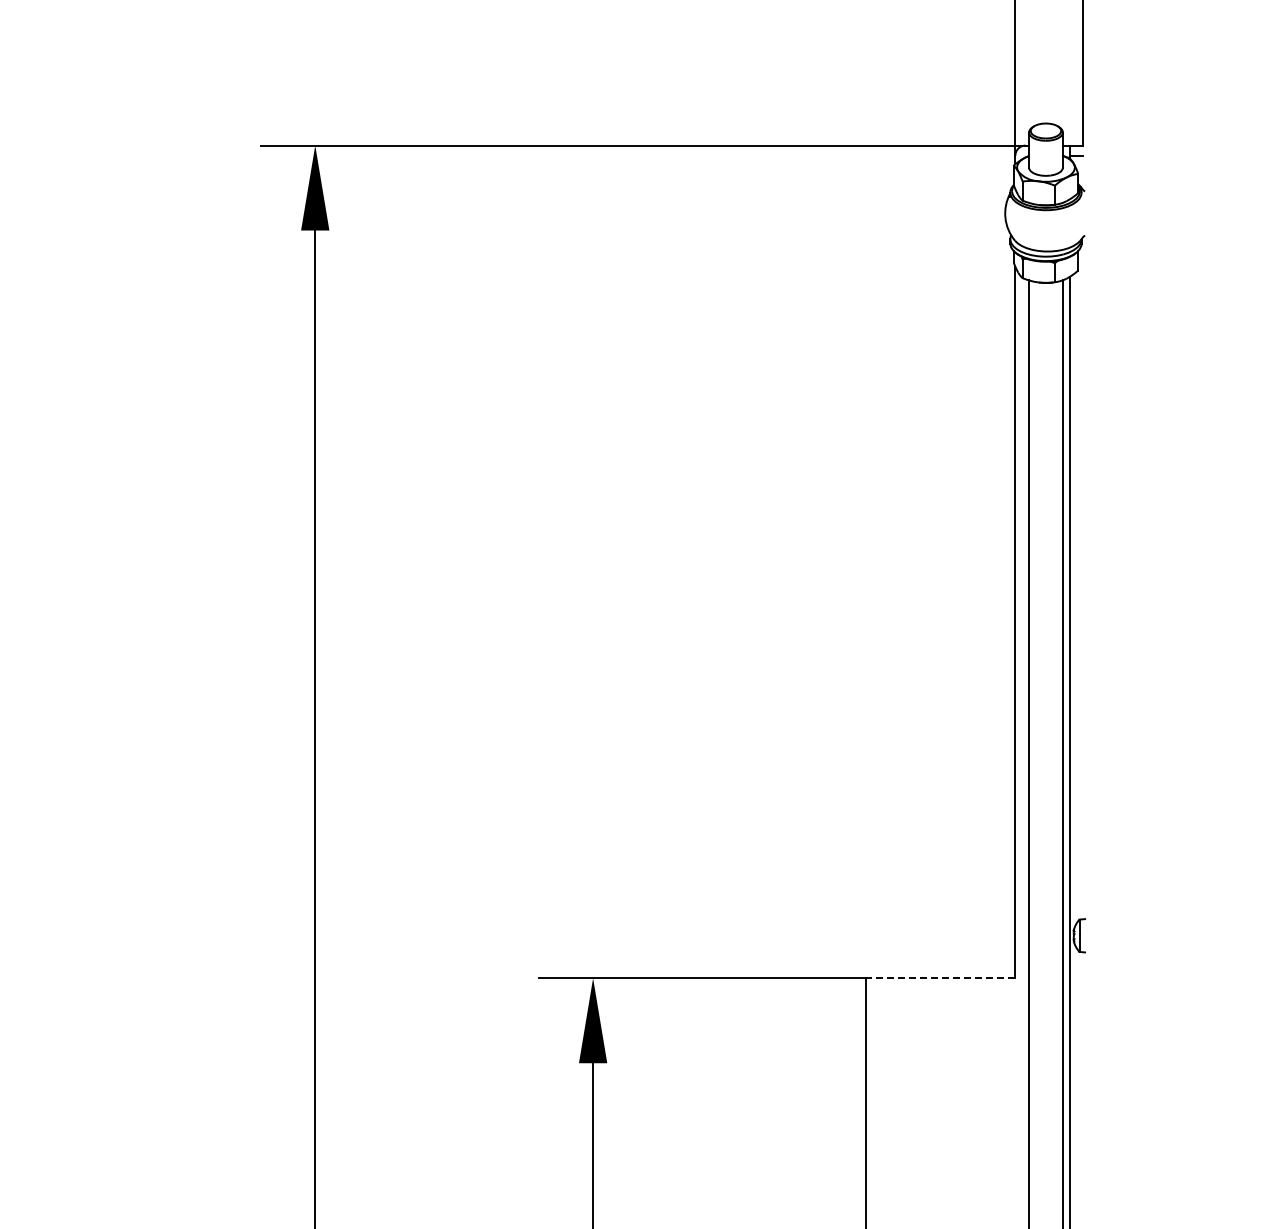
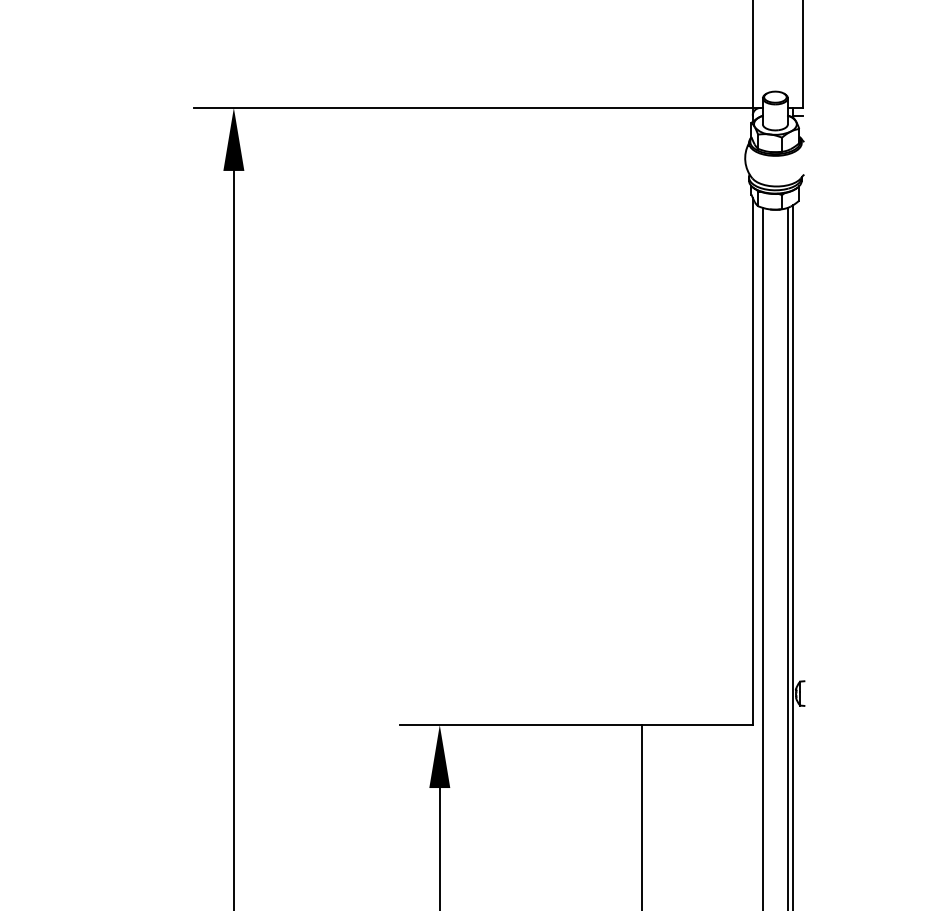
line: (940, 978) -> (697, 725), dashed -> solid

